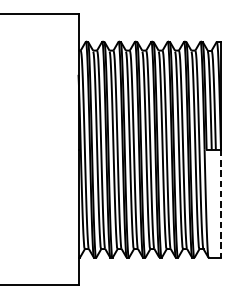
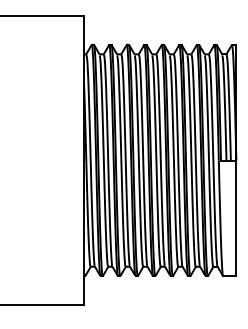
line: (221, 203) -> (236, 218), dashed -> solid

